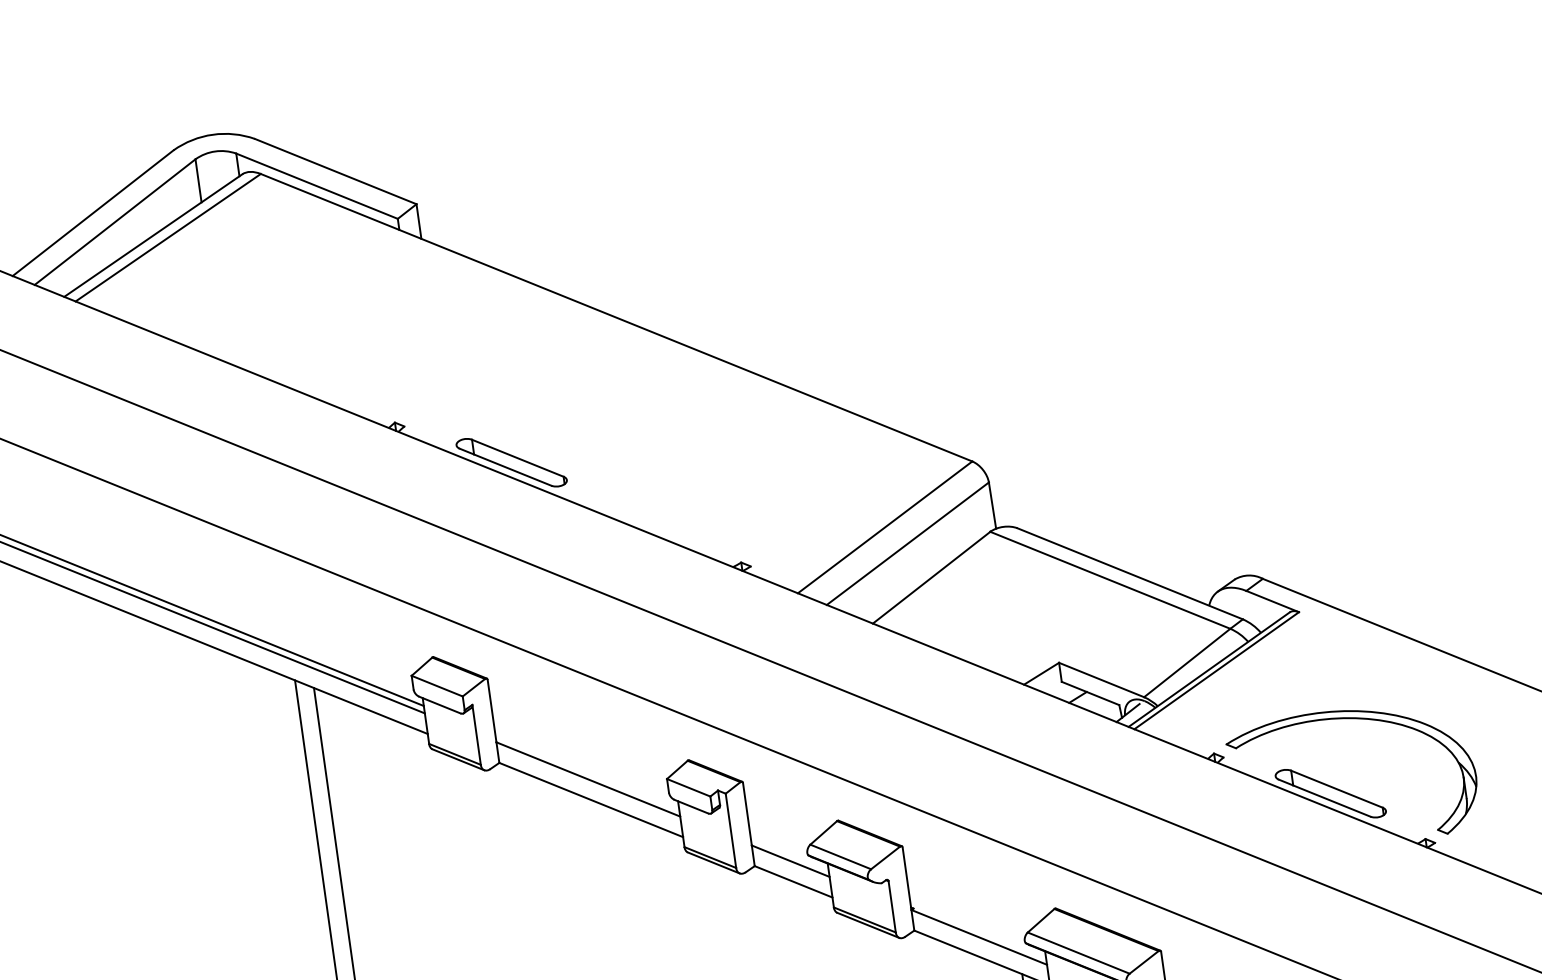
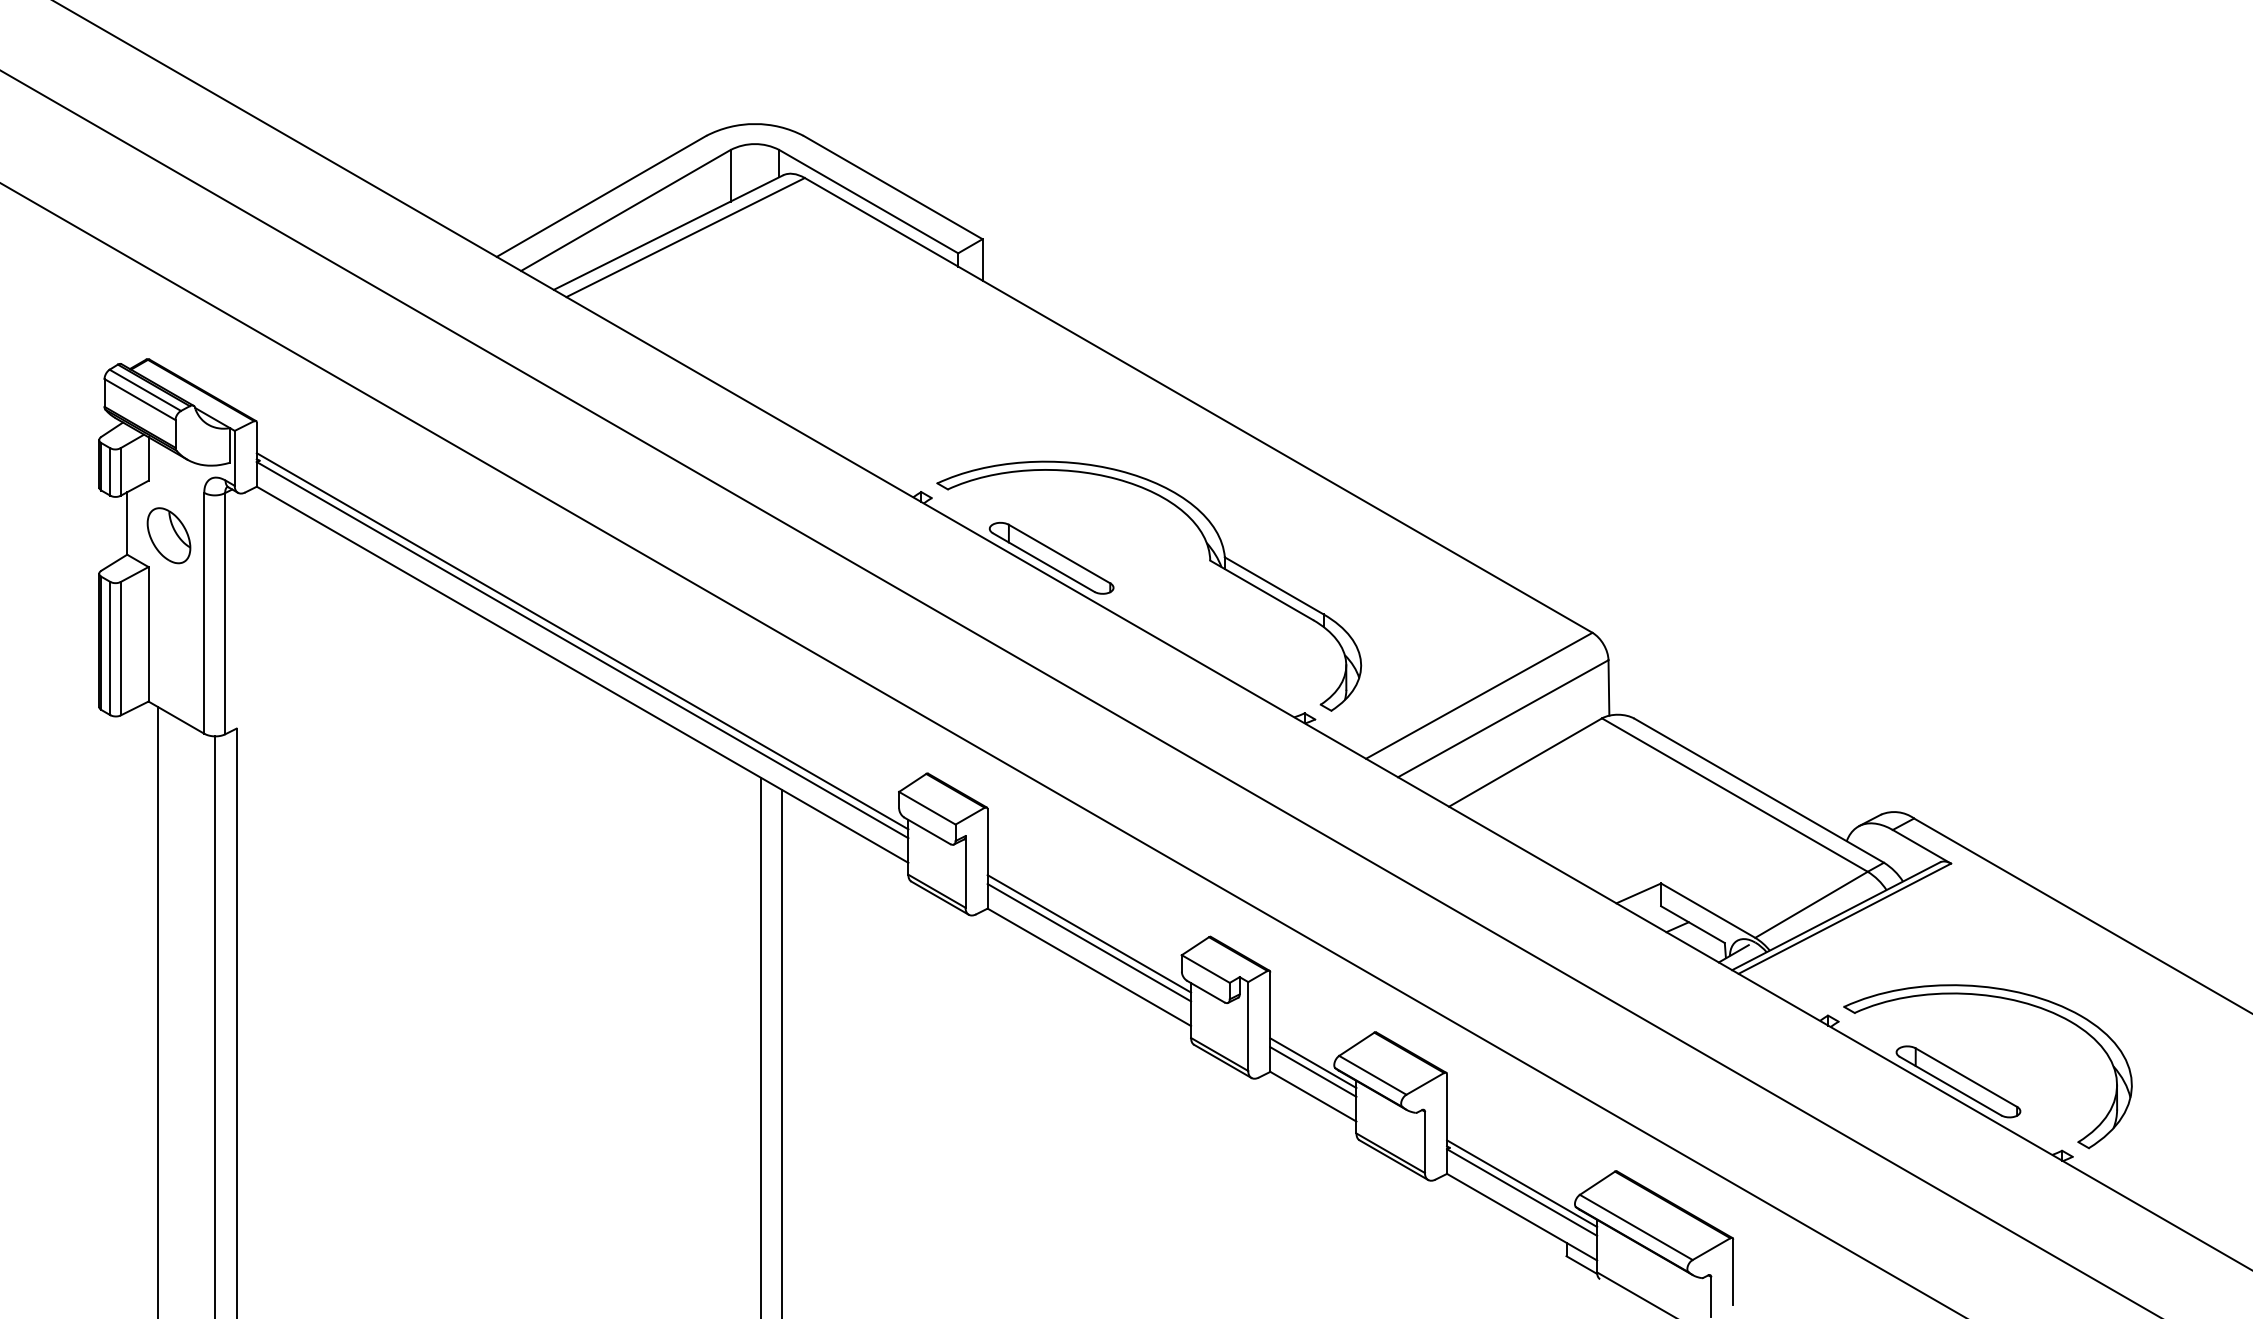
part: (643, 446) -> (1209, 561), added
line: (587, 771) -> (1089, 933), added
line: (789, 854) -> (1313, 1063), added
line: (978, 929) -> (1522, 1183), added

